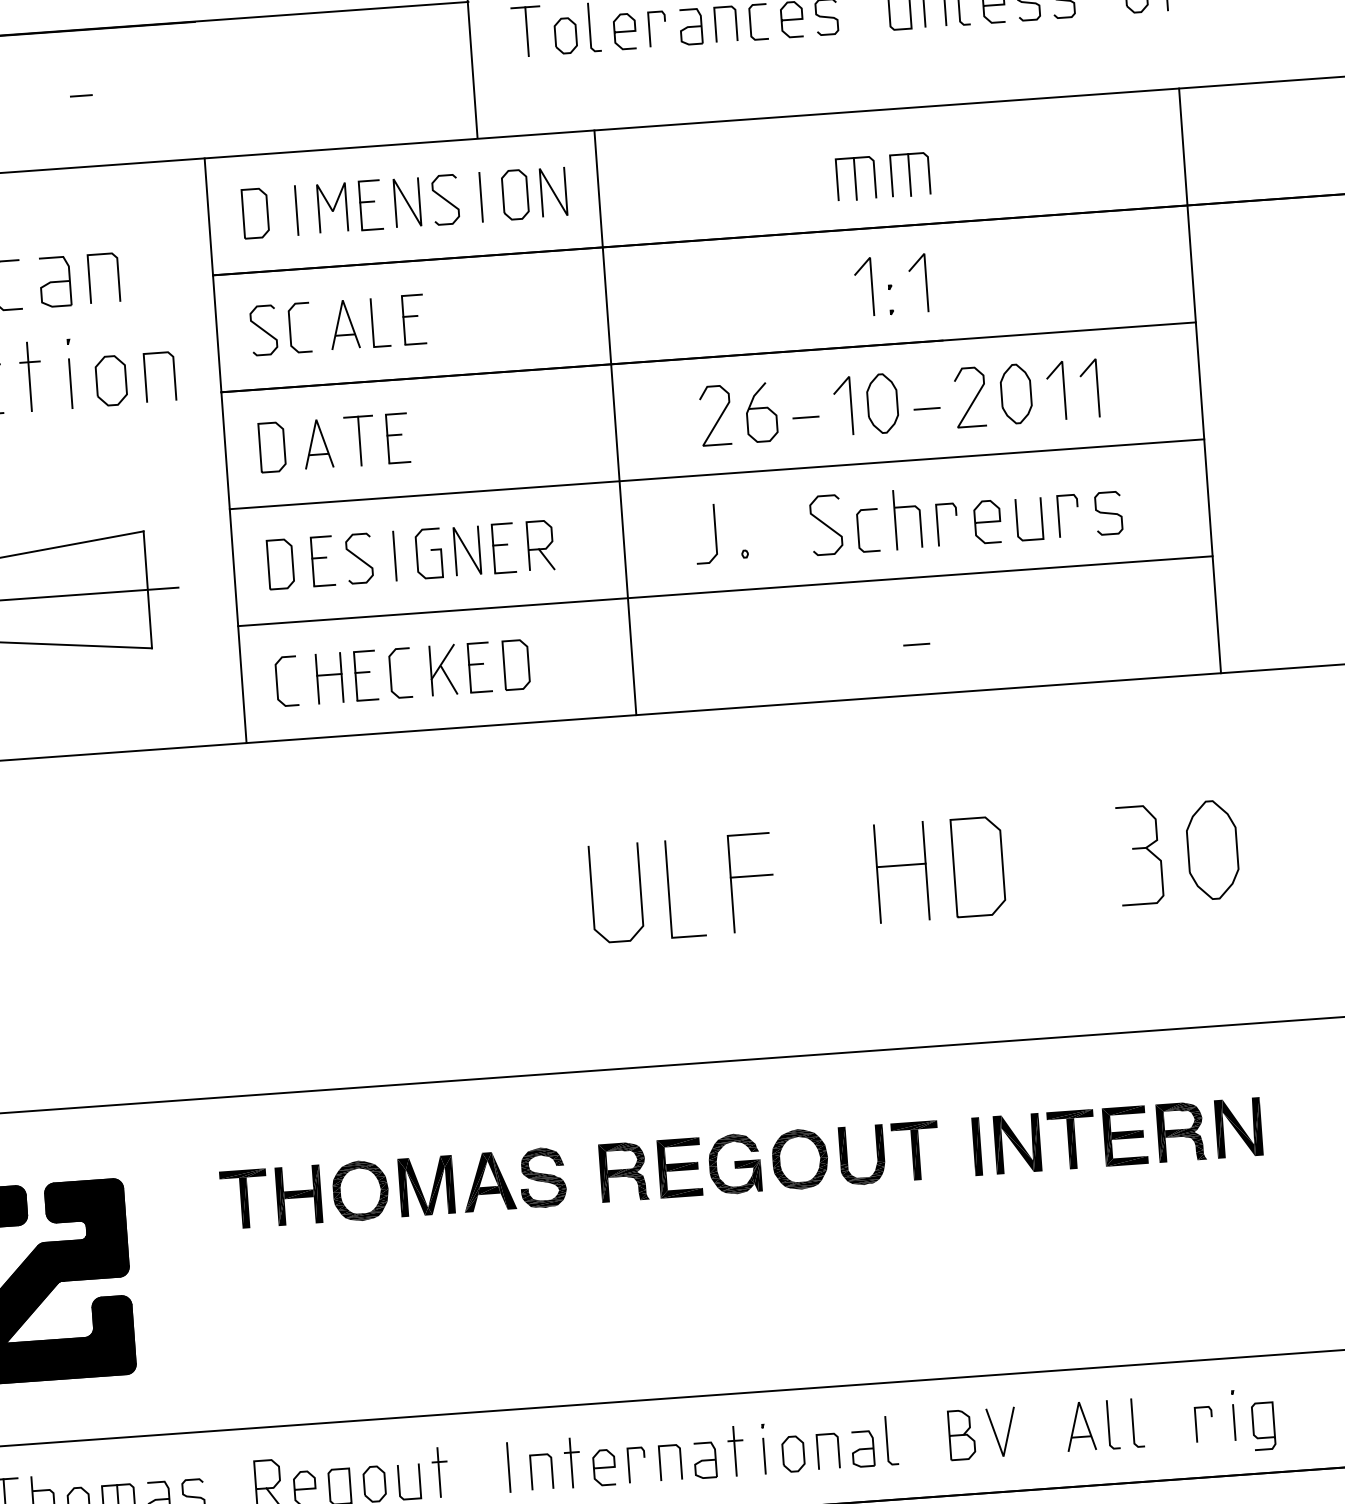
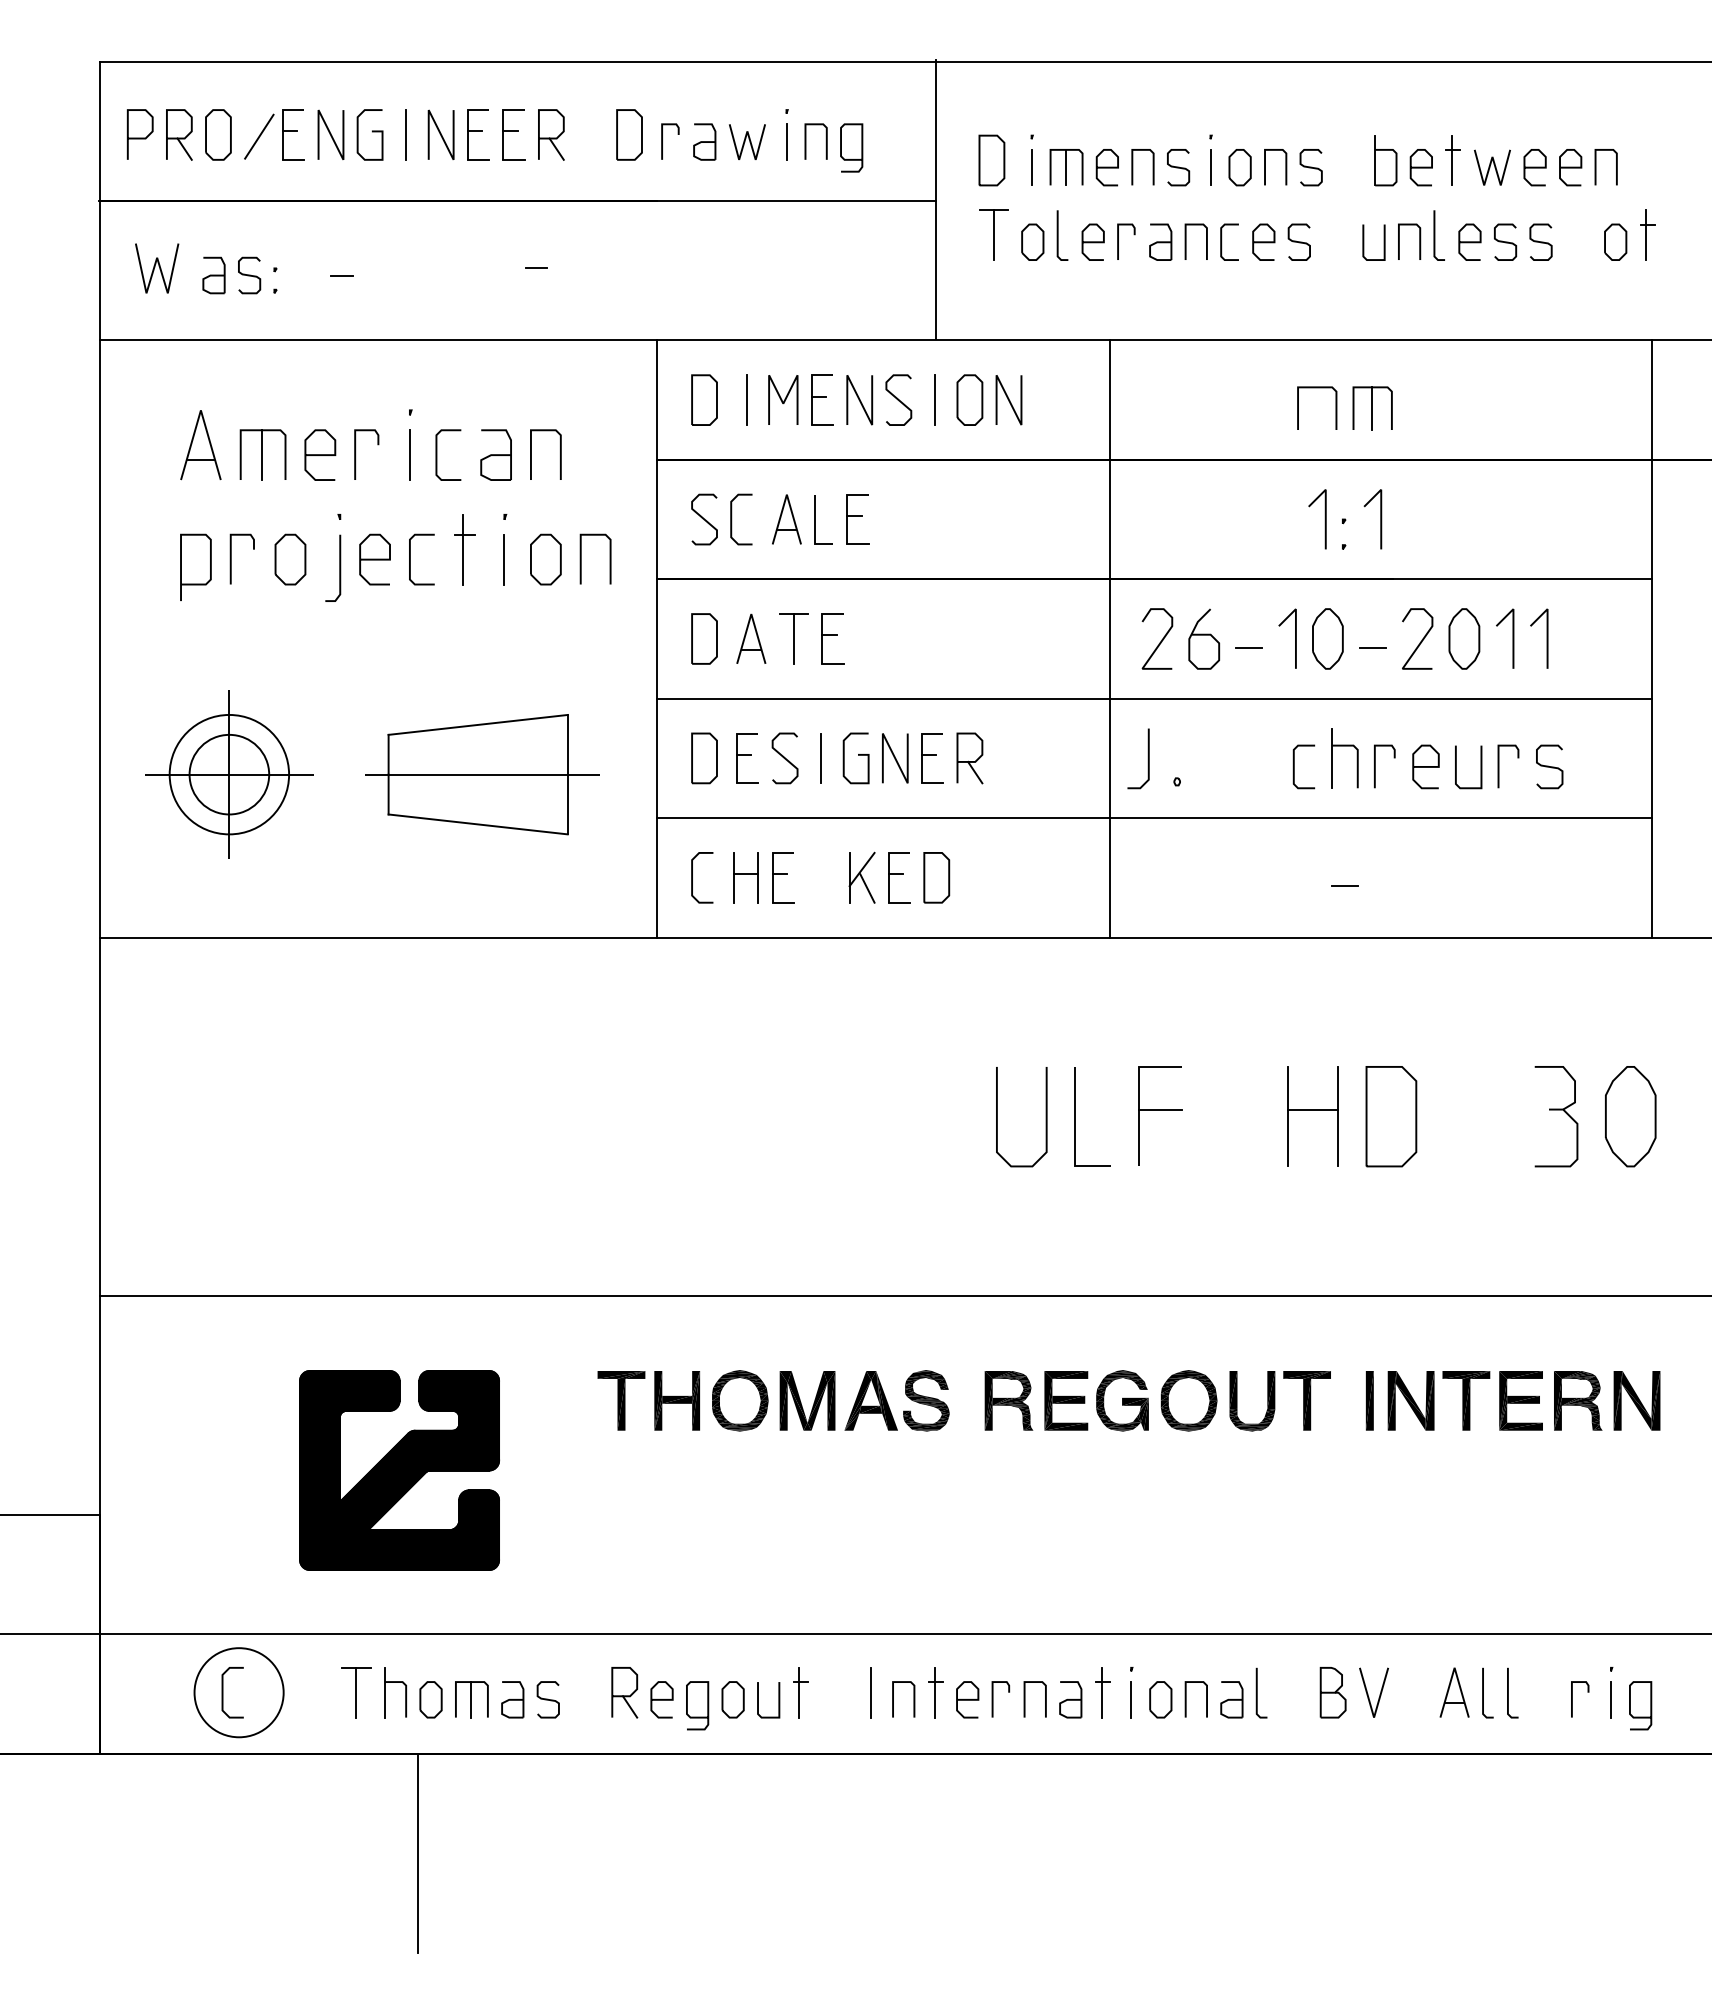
line: (855, 178) -> (1316, 408), removed
line: (614, 422) -> (1109, 638), moved
curve: (826, 525) -> (1261, 758), removed
curve: (391, 673) -> (809, 877), removed

